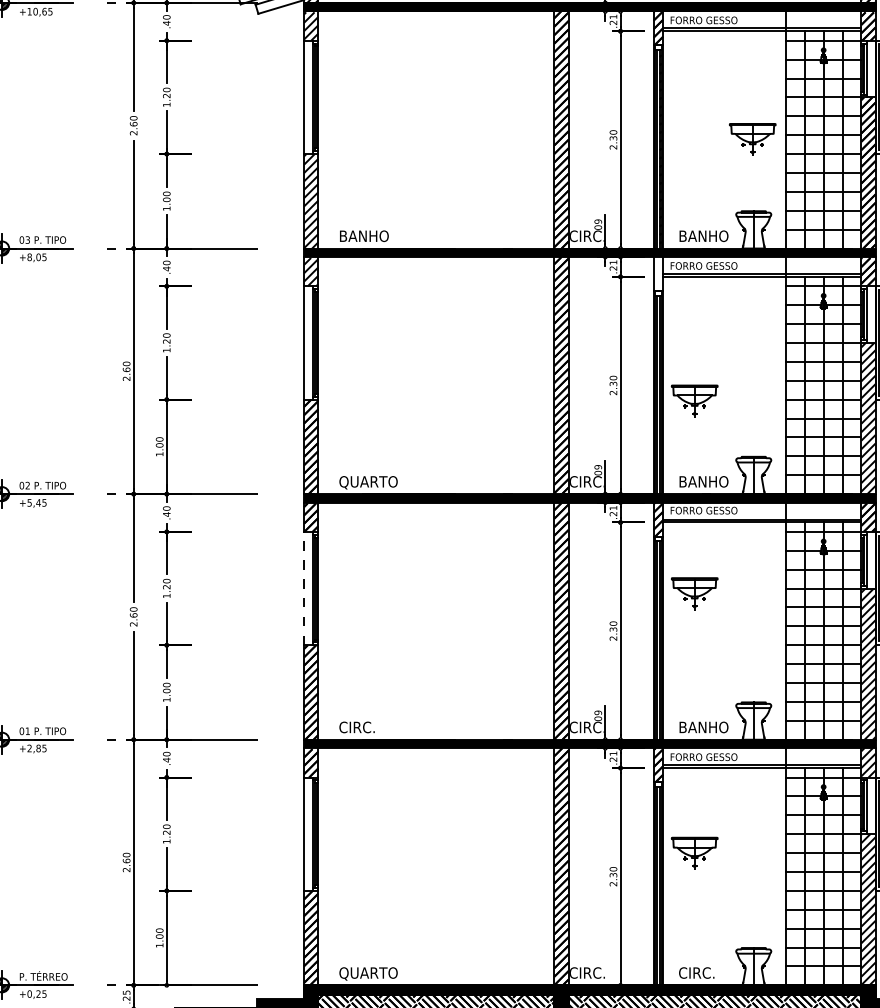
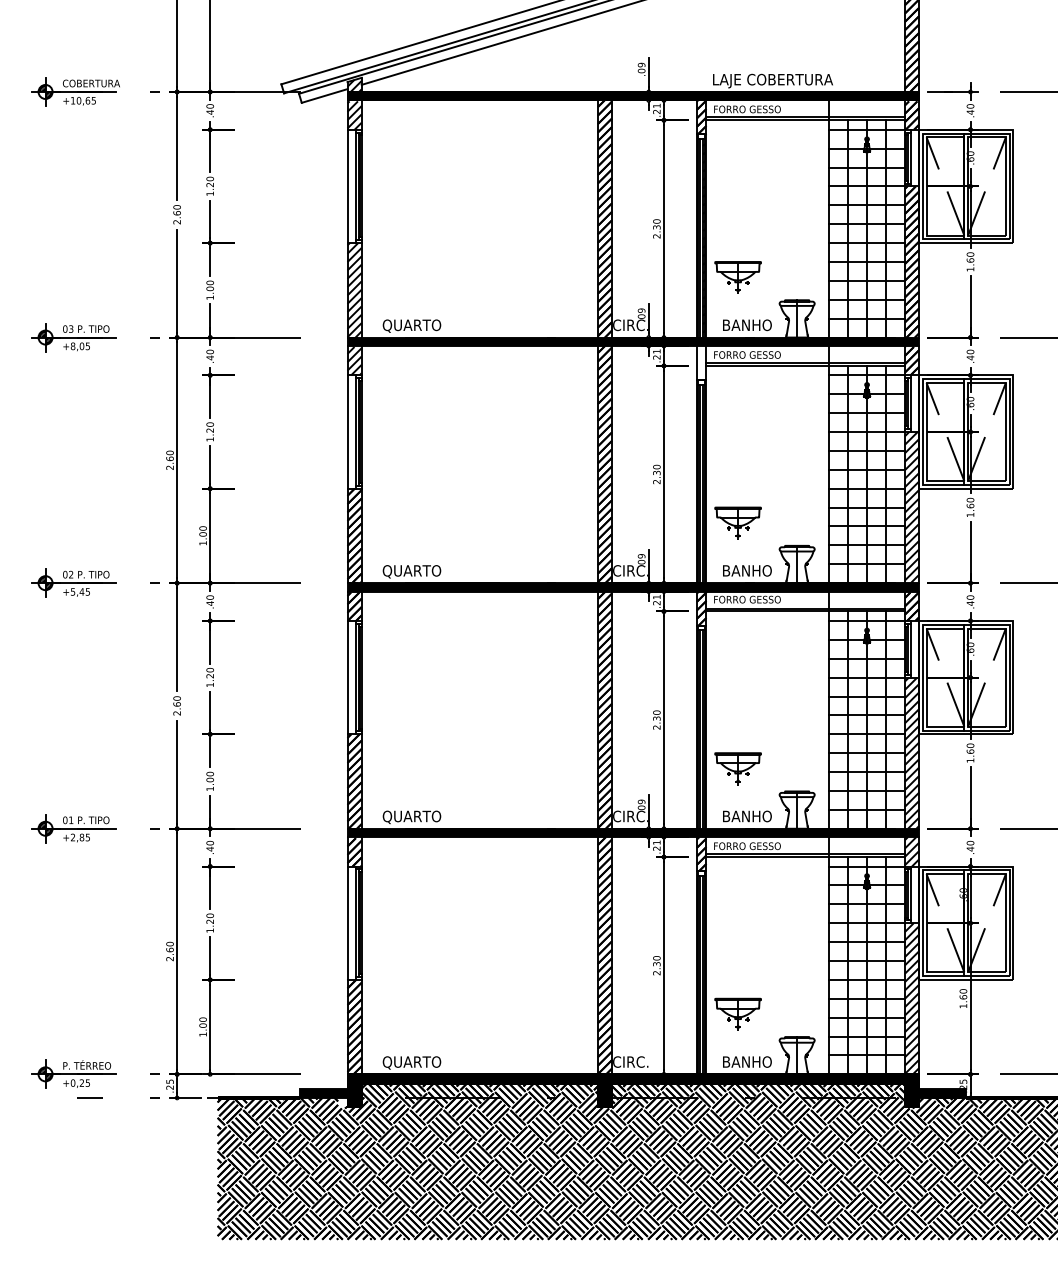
part: (752, 139) -> (737, 277), moved
text: (368, 236) -> (411, 325), BANHO -> QUARTO
part: (694, 400) -> (737, 522), moved
line: (304, 588) -> (347, 677), dashed -> solid
part: (694, 593) -> (737, 768), moved
text: (371, 728) -> (414, 817), CIRC. -> QUARTO
part: (694, 852) -> (737, 1013), moved
text: (703, 972) -> (746, 1061), CIRC. -> BANHO

